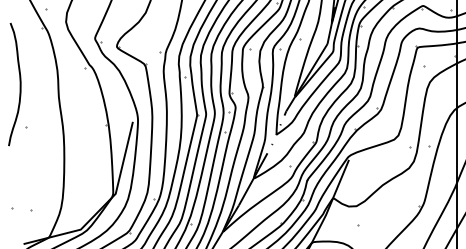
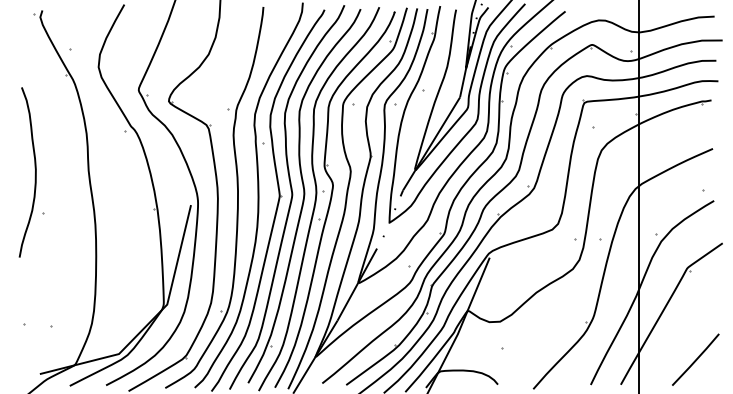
curve: (19, 85) -> (34, 174), moved

